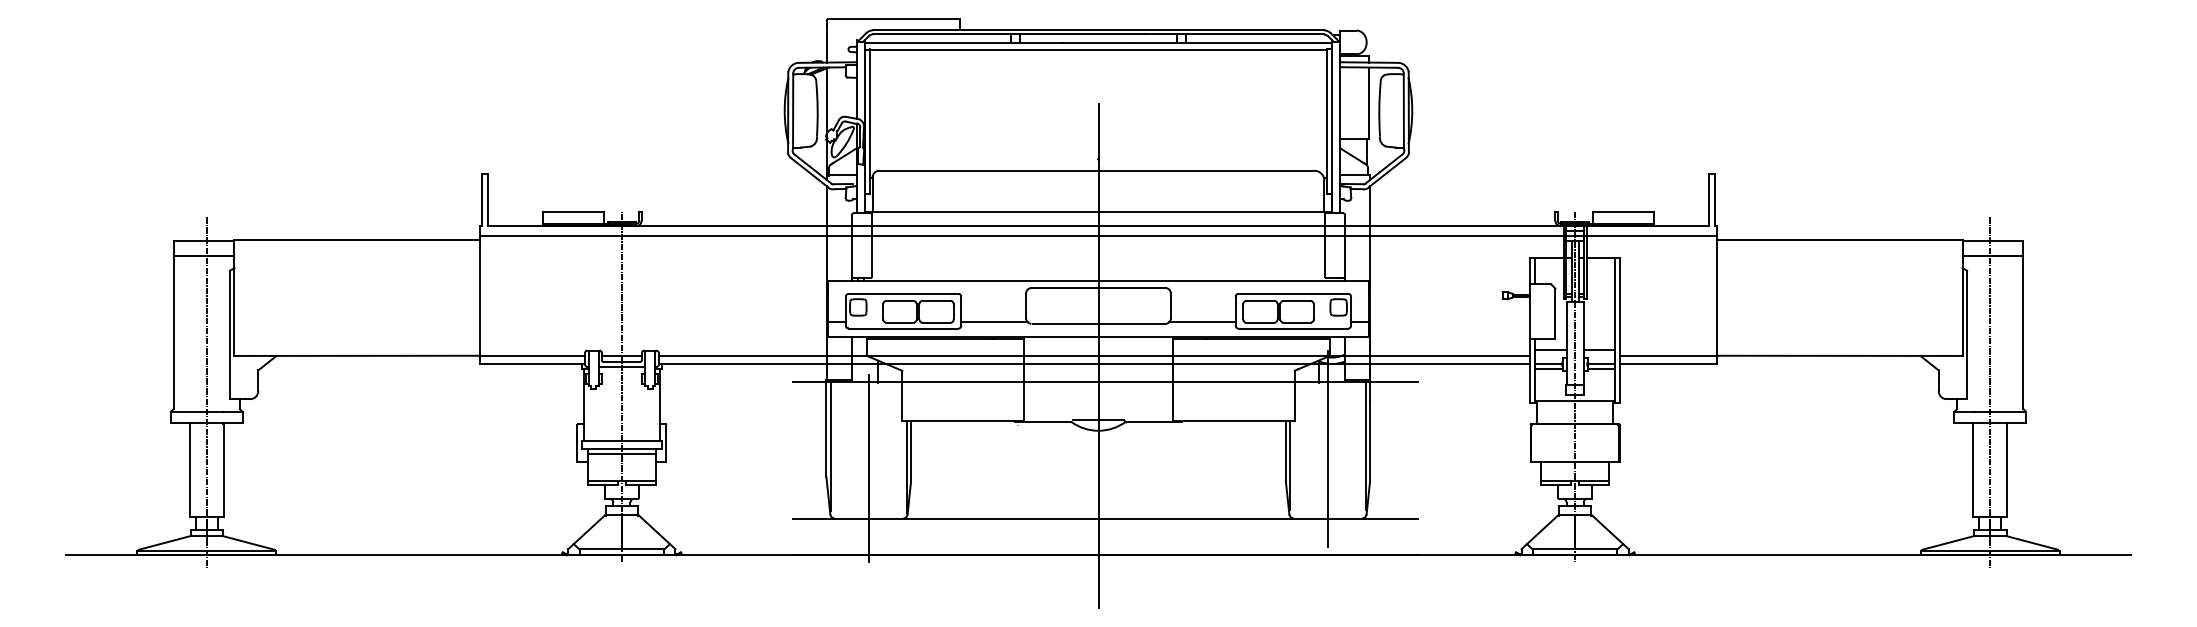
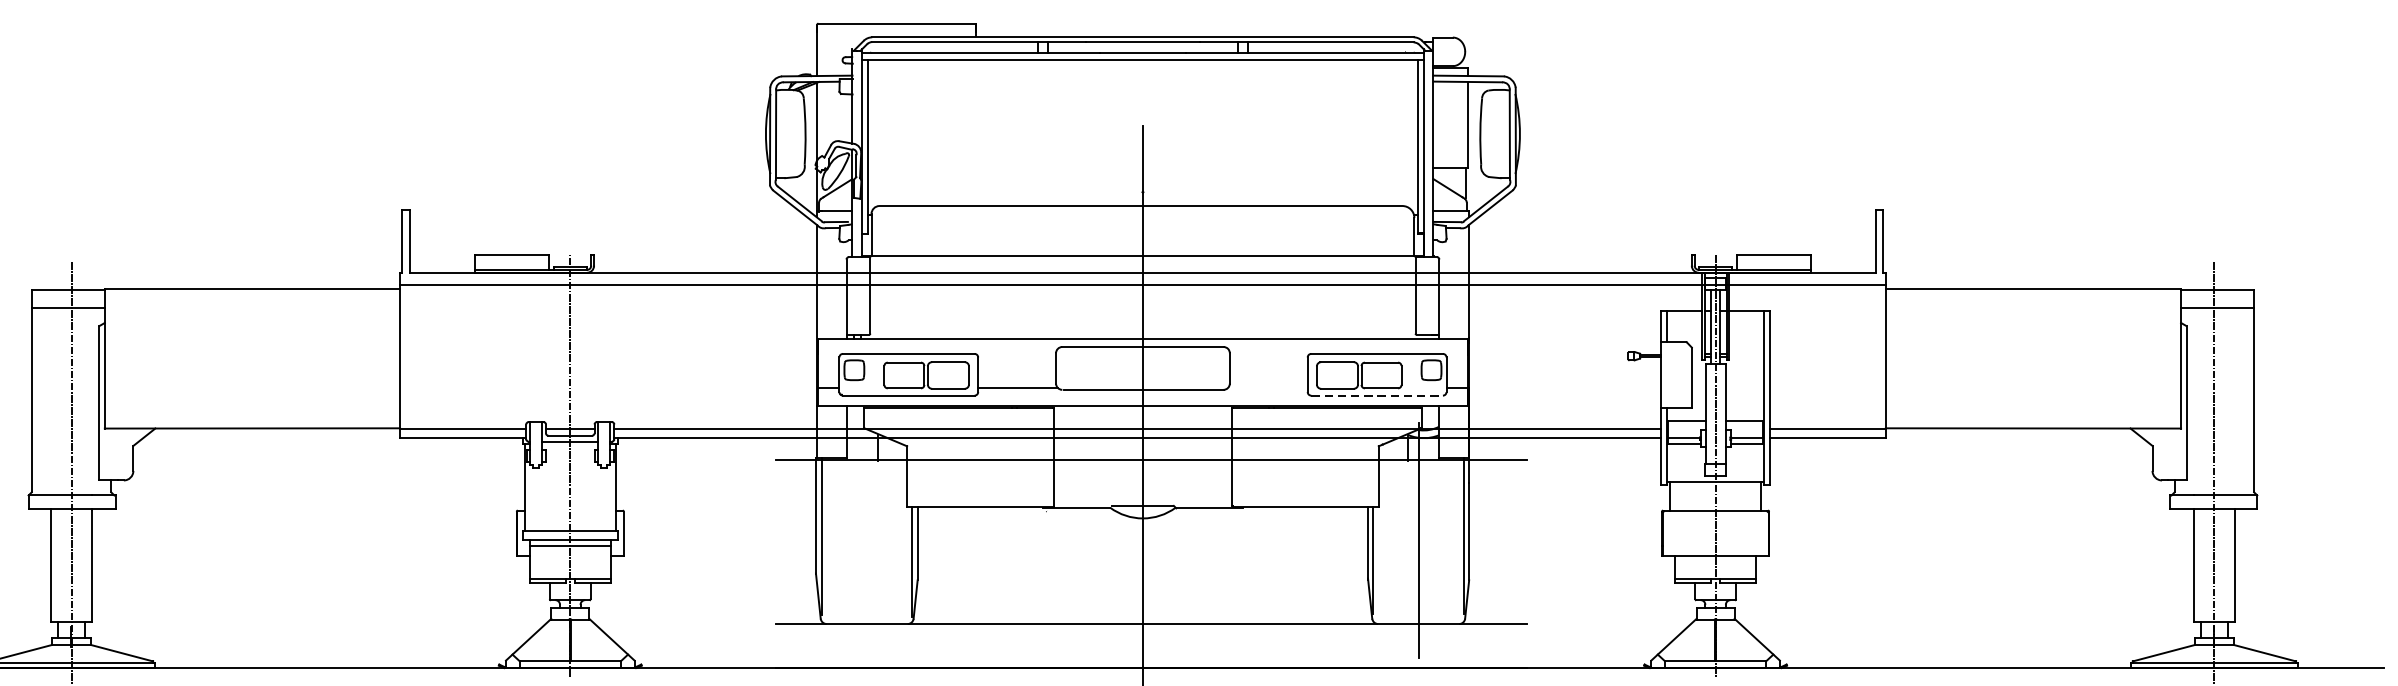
line: (1202, 322) -> (1267, 388), removed
line: (1293, 328) -> (1377, 395), solid -> dashed
line: (868, 468) -> (866, 563), removed

